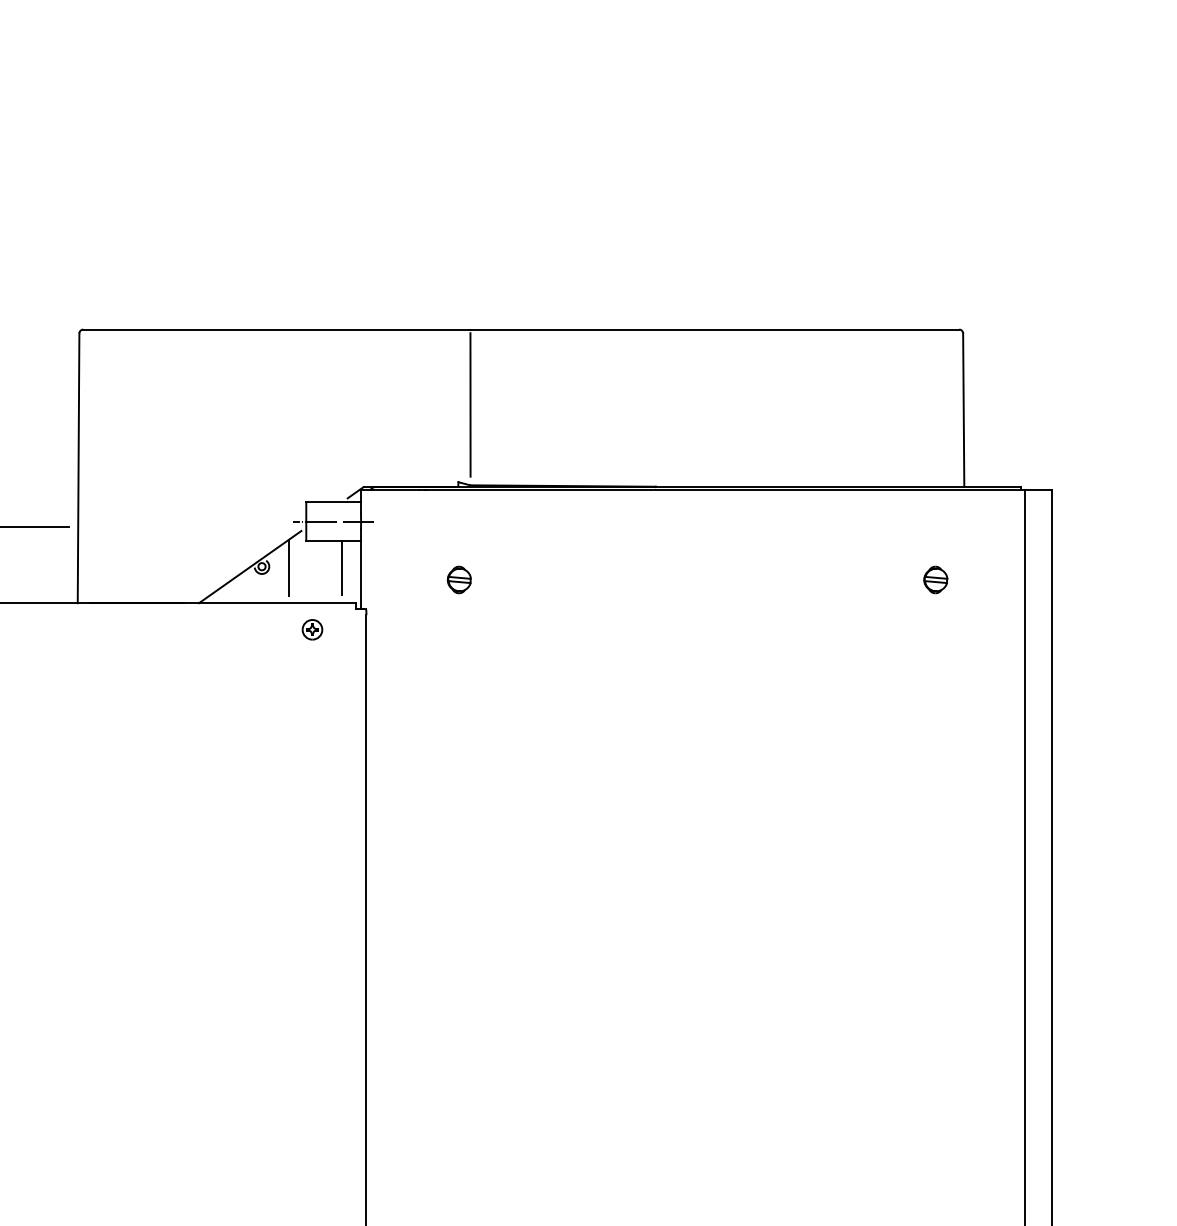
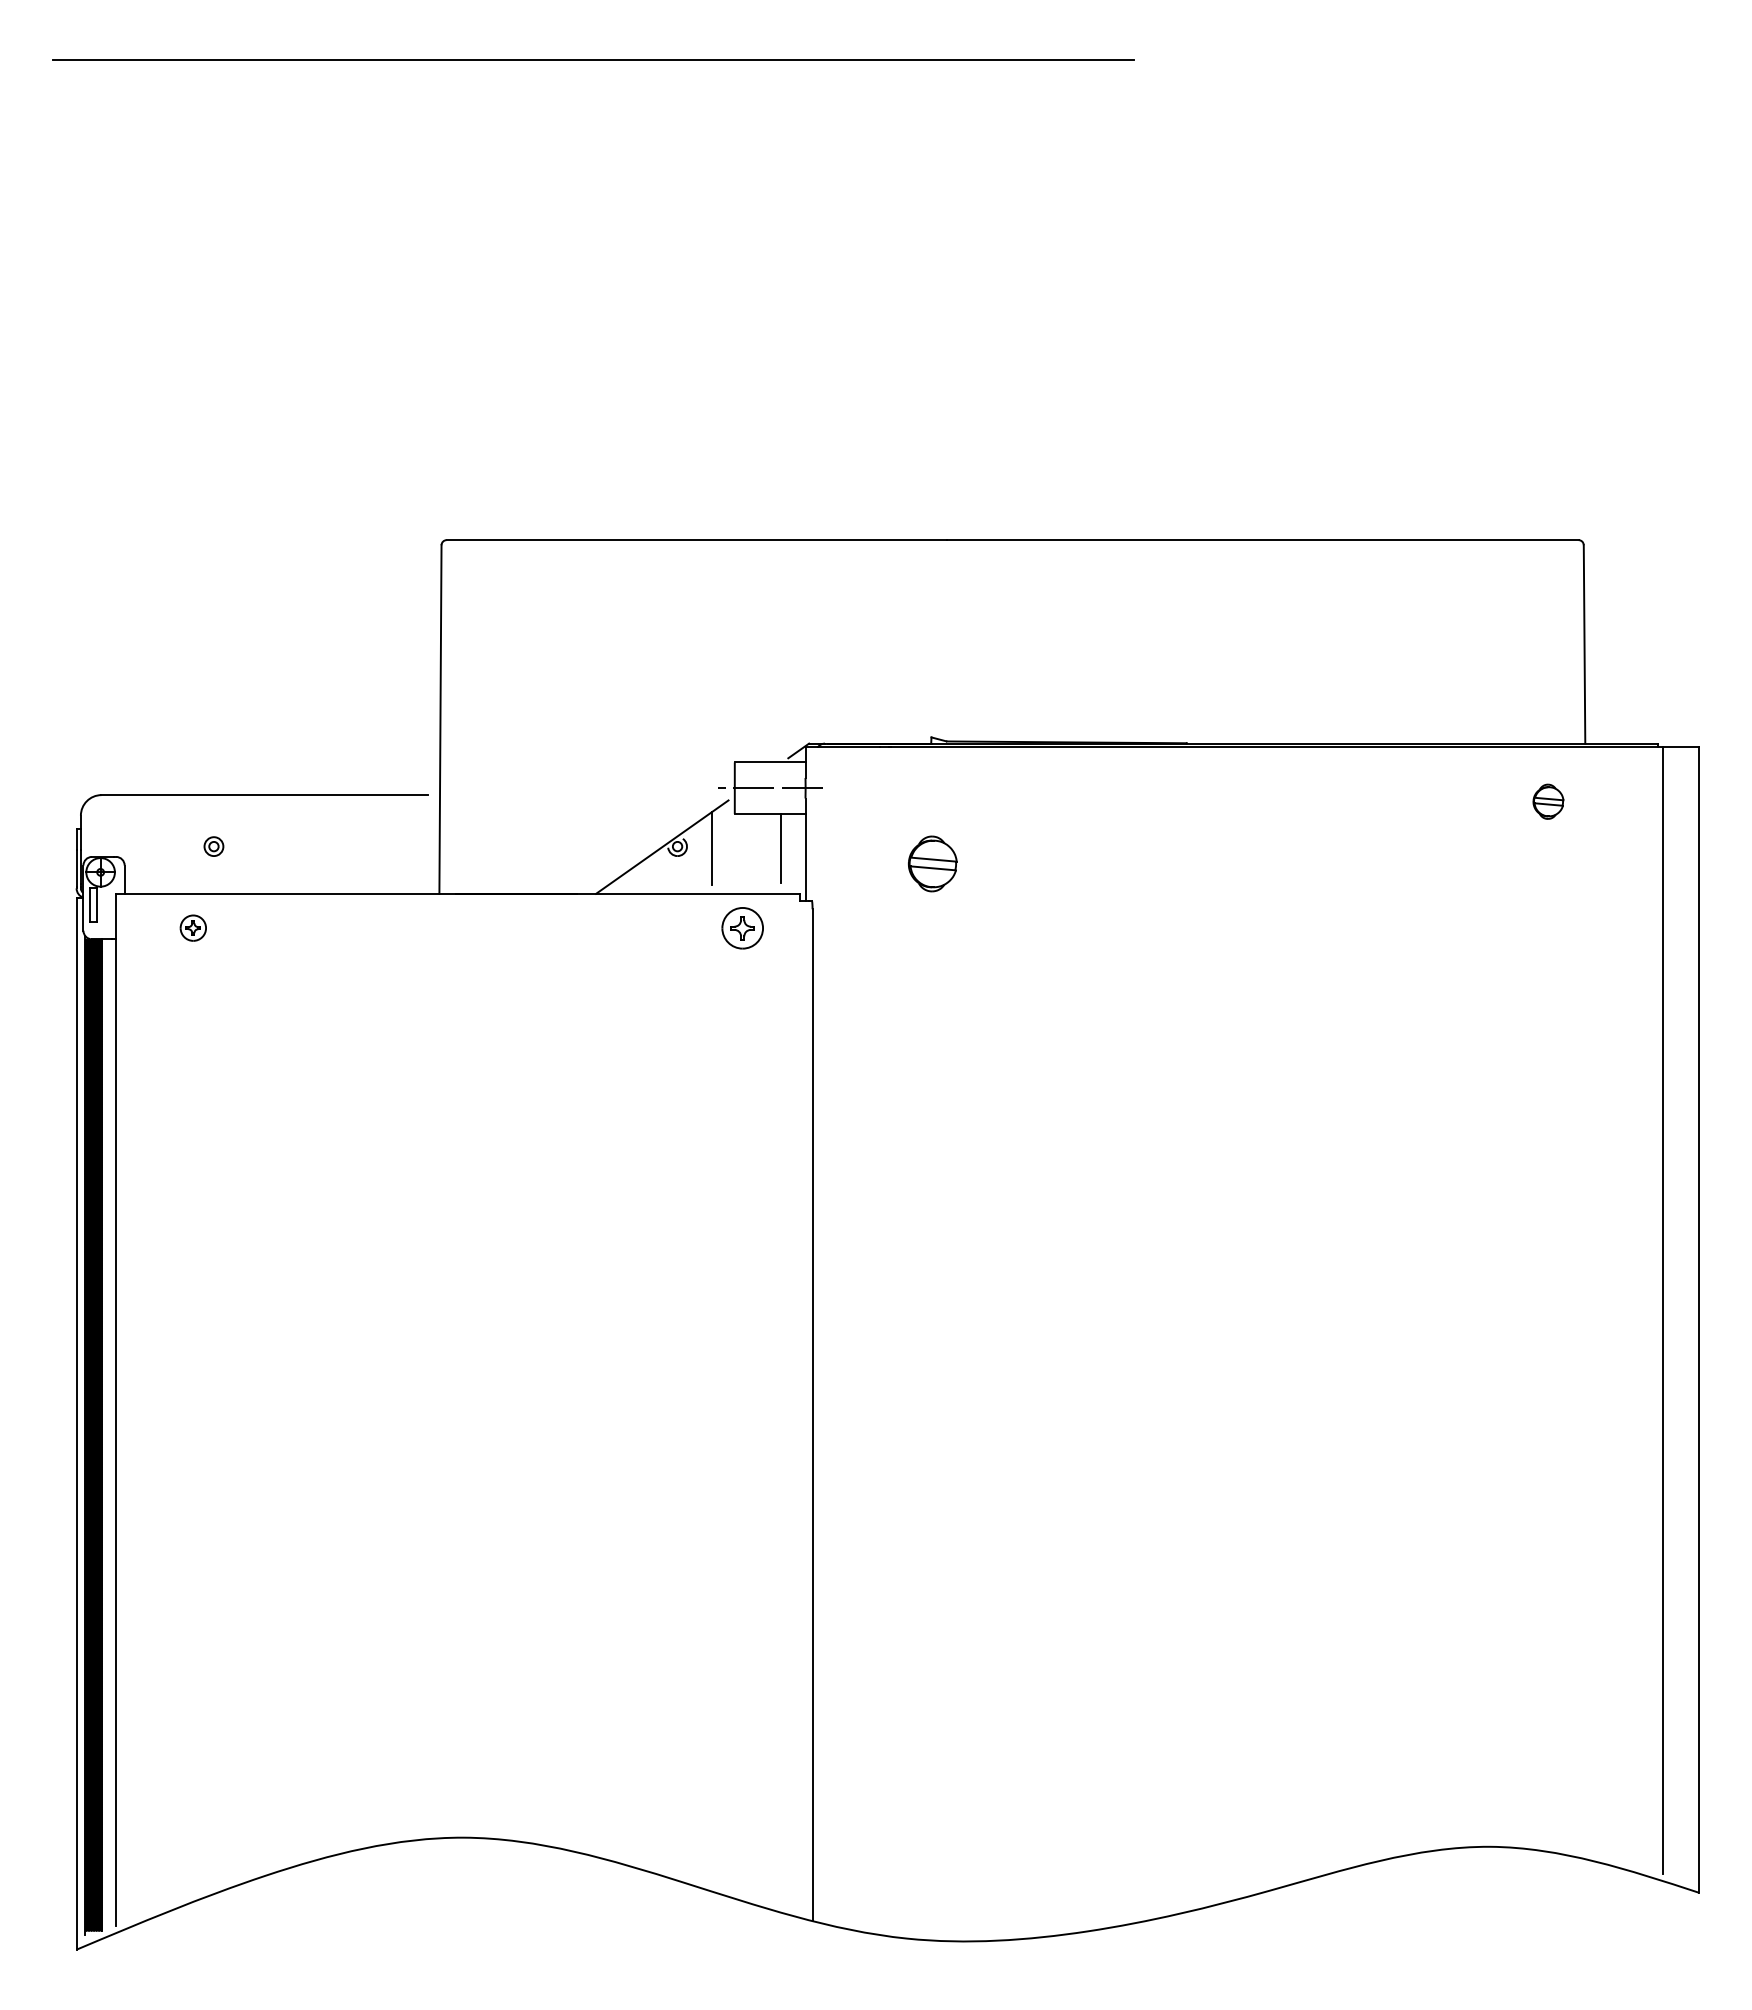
line: (470, 404) -> (946, 637), removed
part: (459, 579) -> (932, 863), size x1.6
part: (935, 579) -> (1548, 801), moved
part: (312, 629) -> (742, 927), size x1.6

